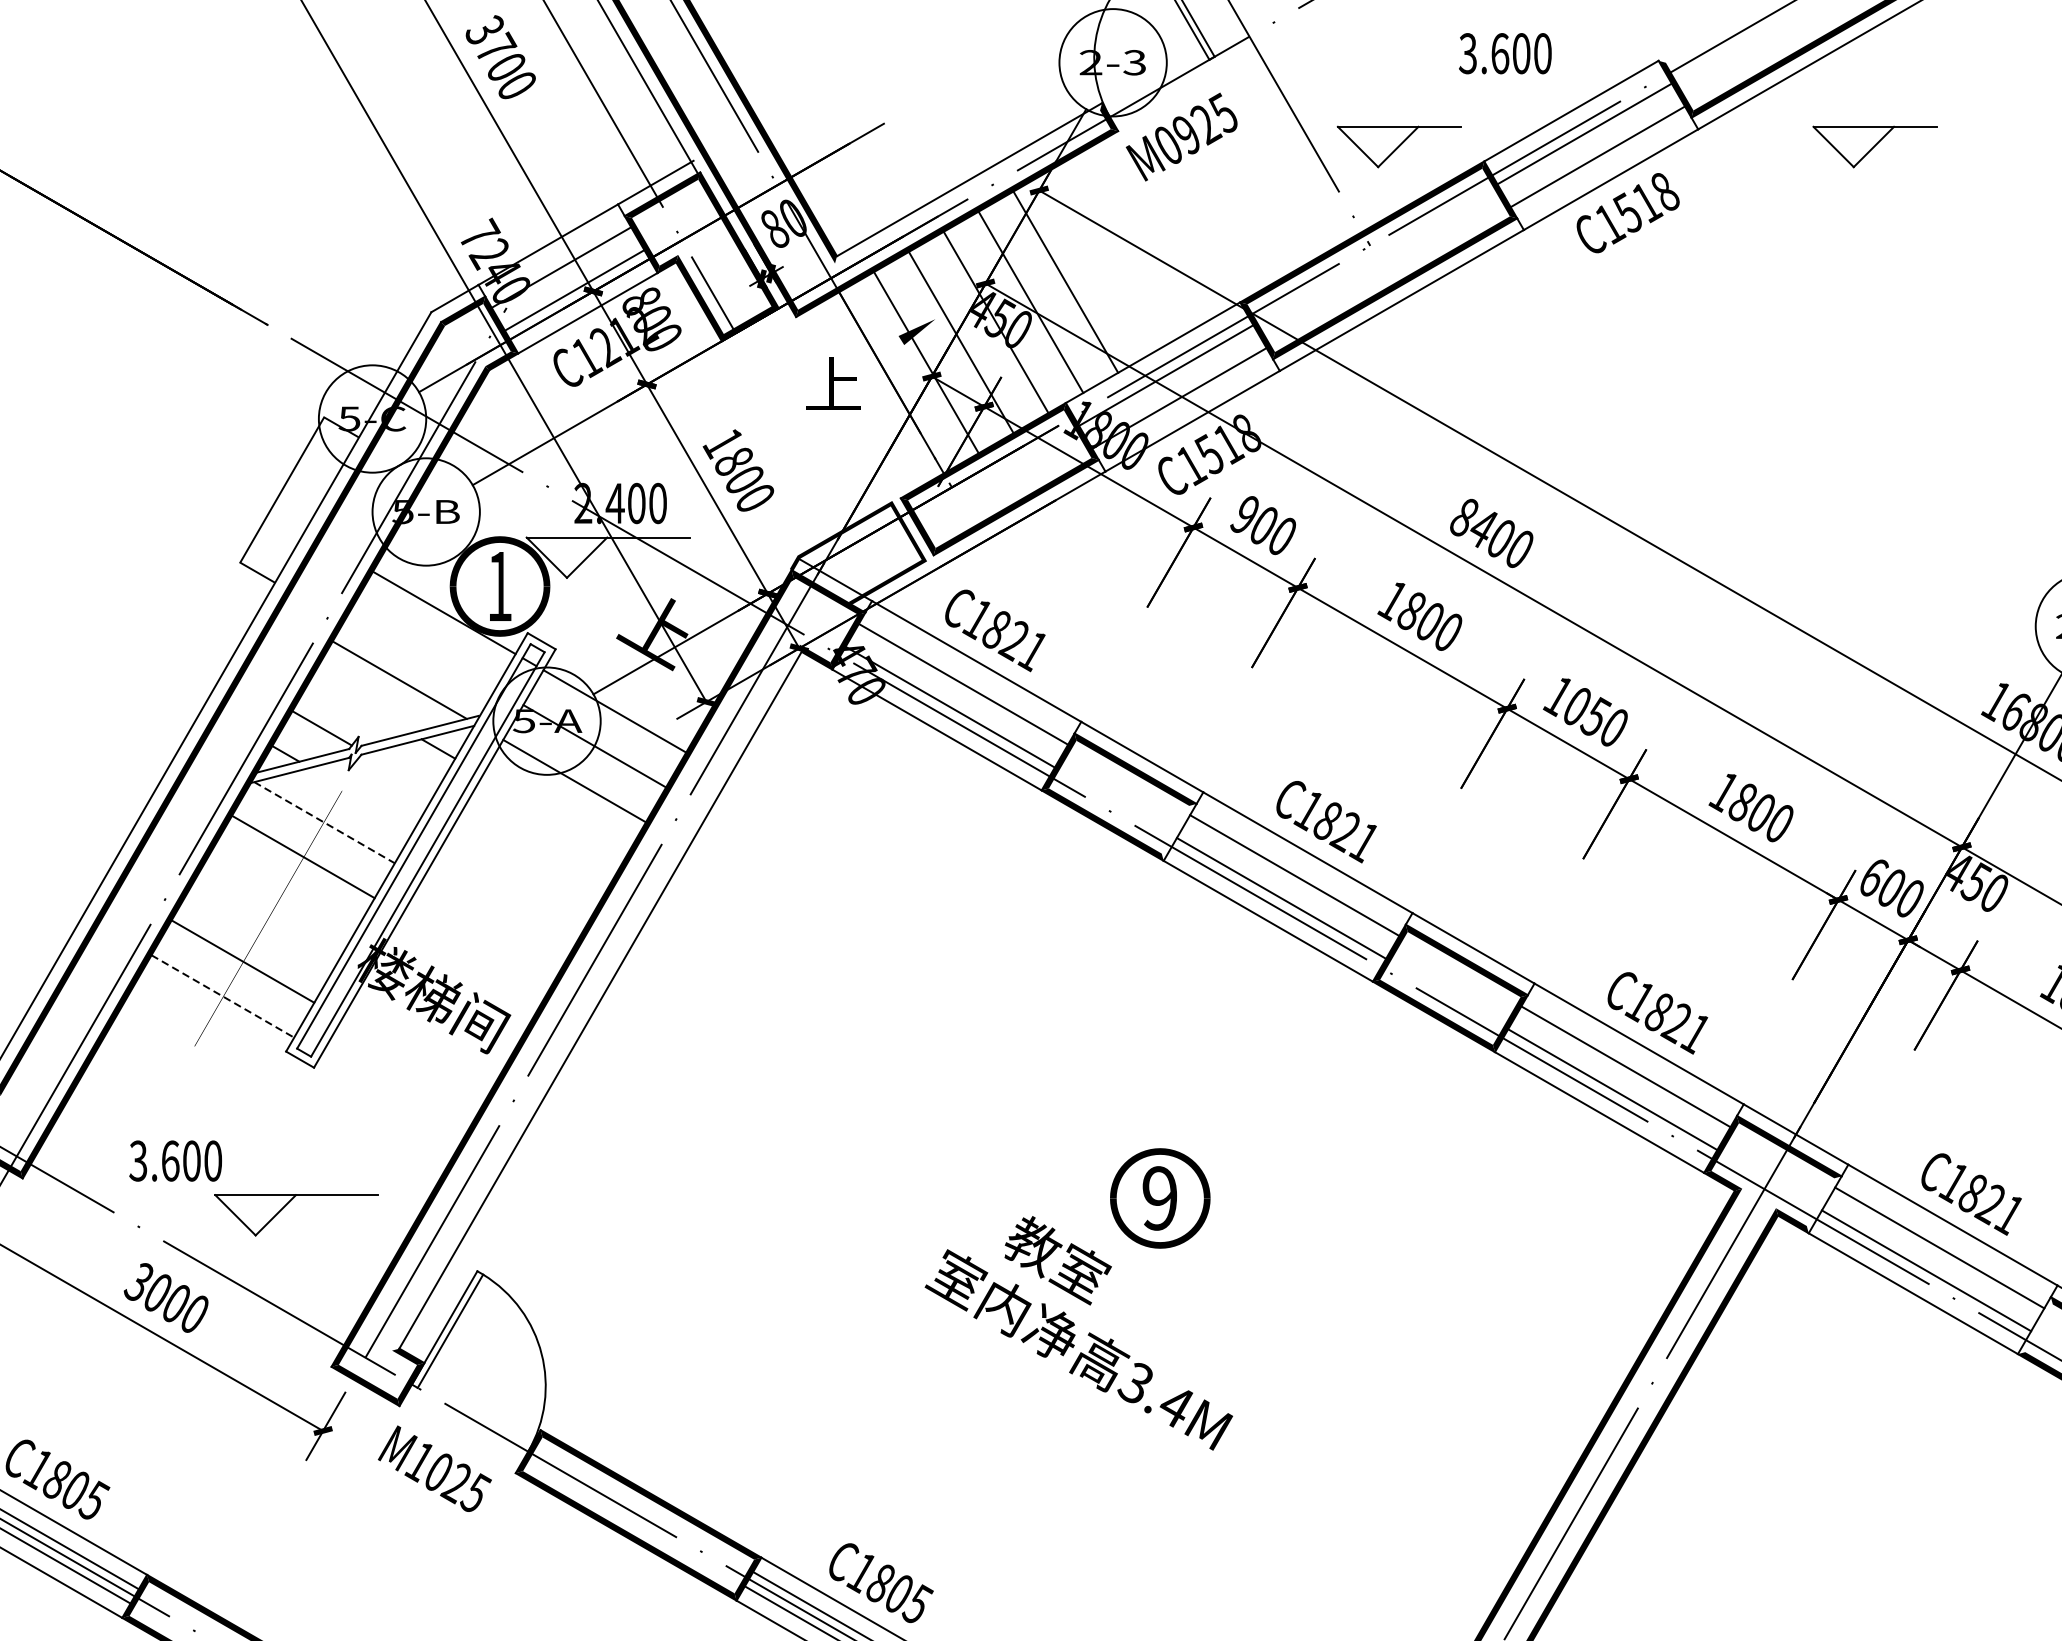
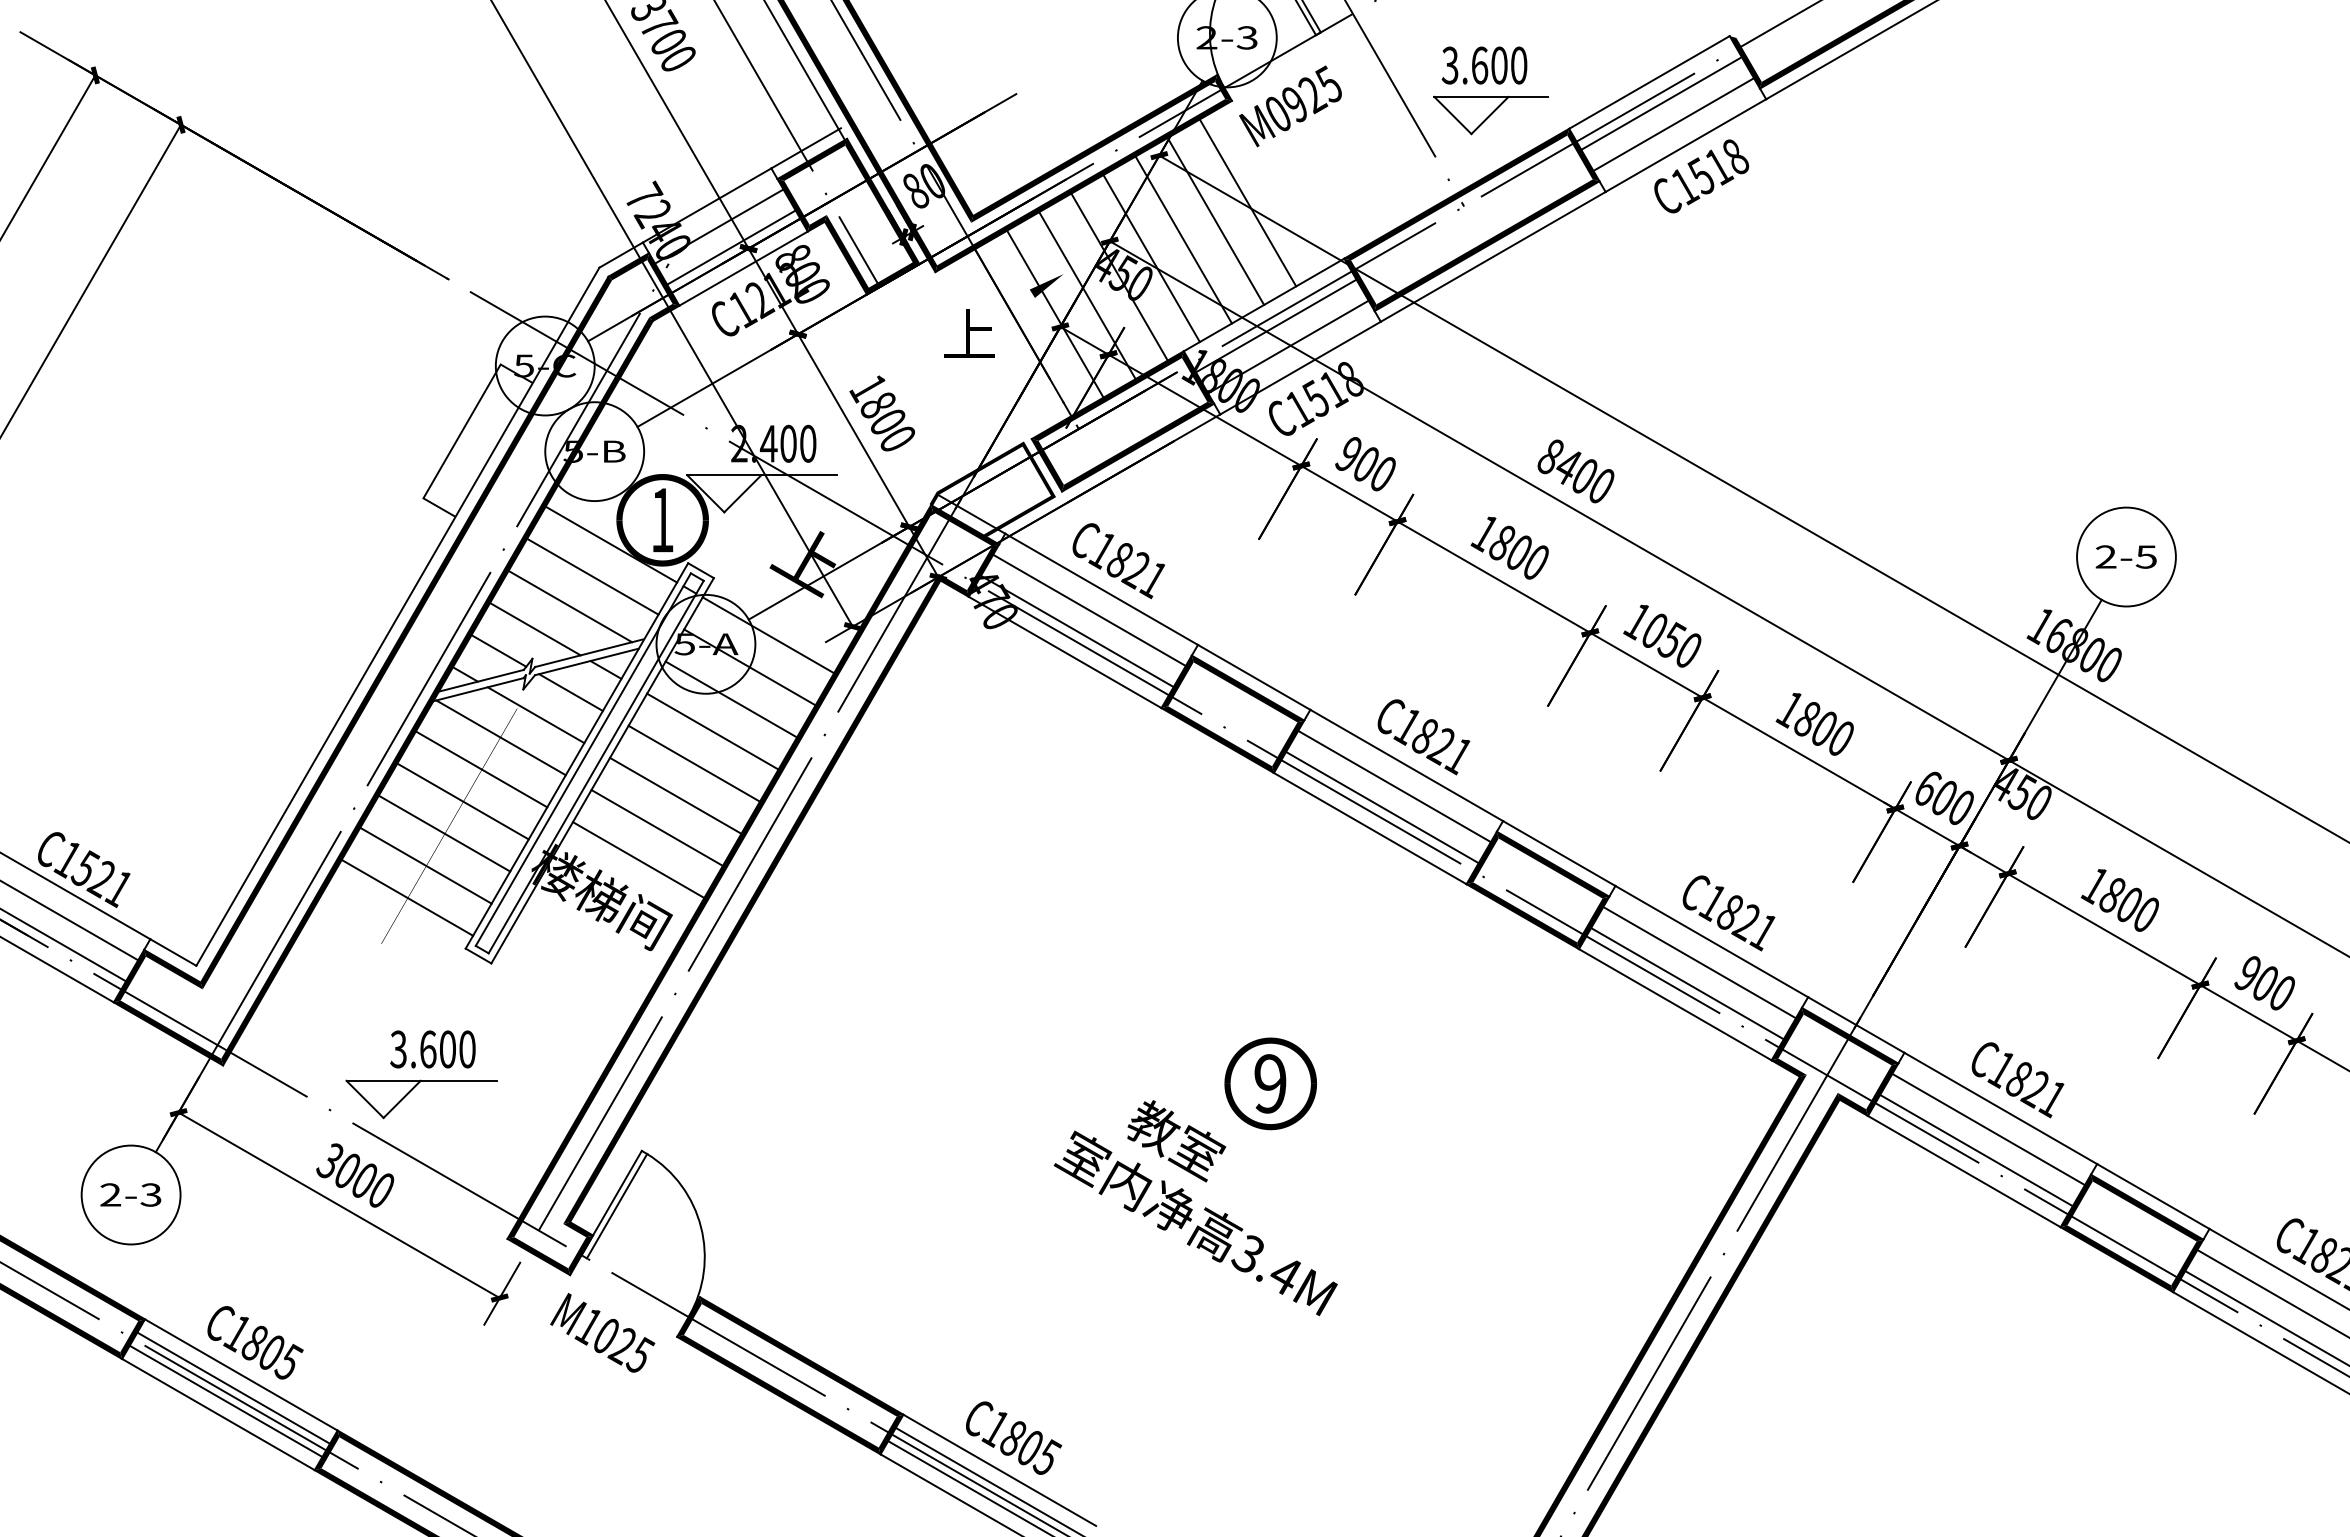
text: (1505, 53) -> (1484, 65), moved
part: (1874, 146) -> (1928, 115), removed
fill: (968, 182) -> (1094, 148), added
line: (1135, 241) -> (1247, 202), added
line: (1100, 260) -> (1215, 220), added
line: (423, 647) -> (592, 576), added
line: (361, 705) -> (535, 629), added
line: (399, 773) -> (570, 692), added
line: (361, 798) -> (535, 715), added
line: (554, 815) -> (712, 731), added
line: (325, 822) -> (501, 737), dashed -> solid
fill: (1179, 832) -> (1288, 746), added
line: (533, 850) -> (693, 763), added
line: (513, 885) -> (675, 795), added
line: (282, 891) -> (462, 801), added
line: (493, 920) -> (656, 827), added
line: (263, 926) -> (444, 833), added
line: (473, 955) -> (638, 860), added
line: (222, 996) -> (407, 897), dashed -> solid
fill: (596, 997) -> (751, 898), added
text: (175, 1161) -> (432, 1049), moved
fill: (1824, 1204) -> (1882, 1089), added
part: (287, 1205) -> (412, 1090), moved
fill: (2035, 1325) -> (2076, 1200), added

